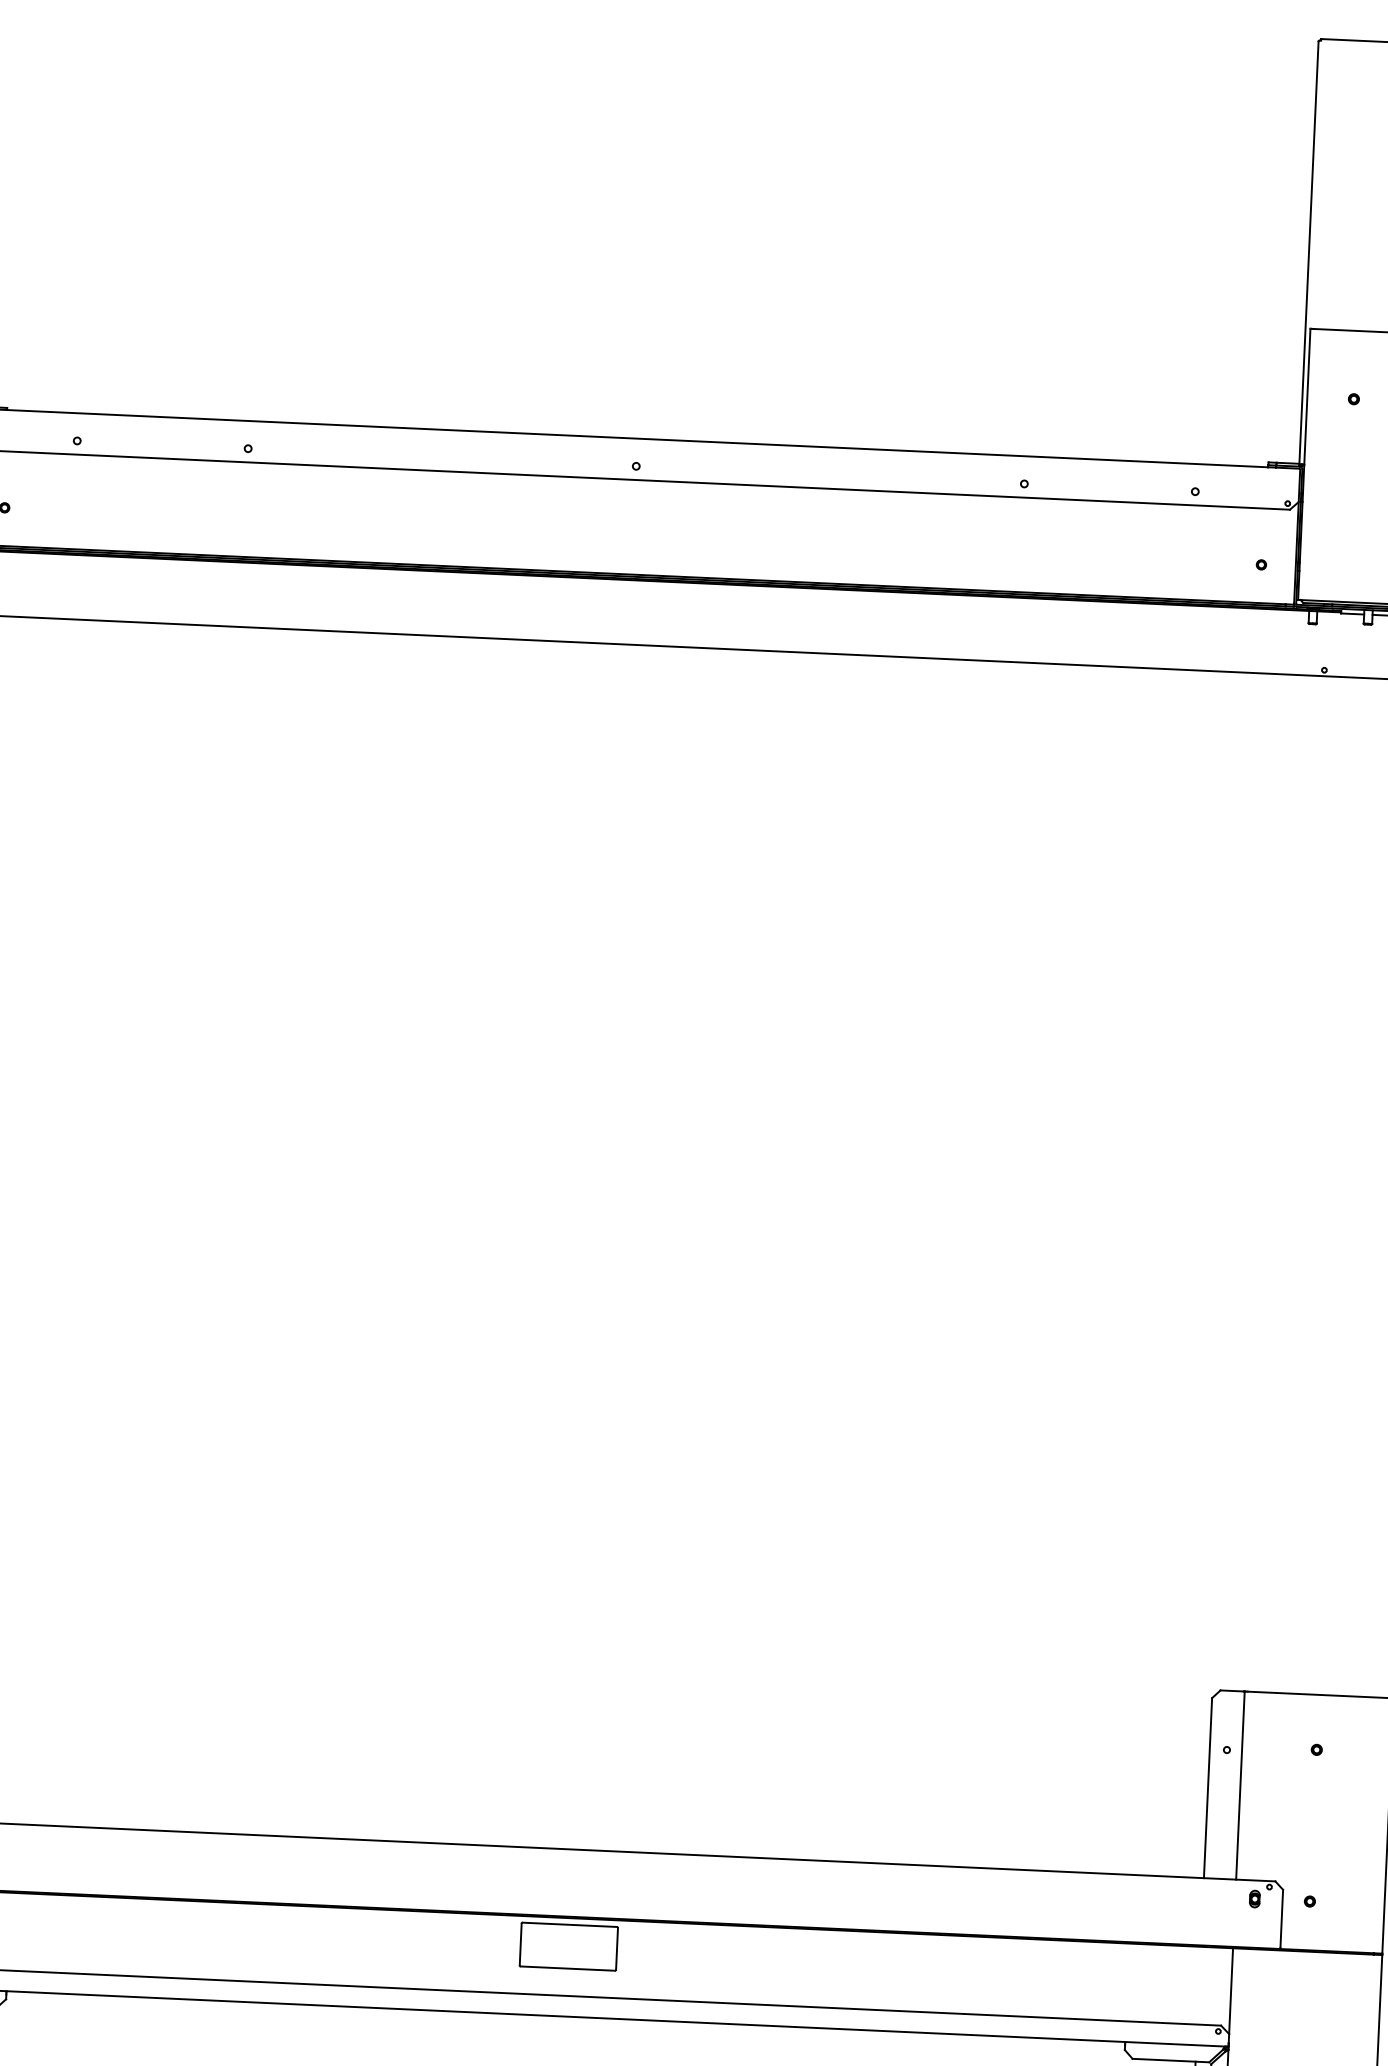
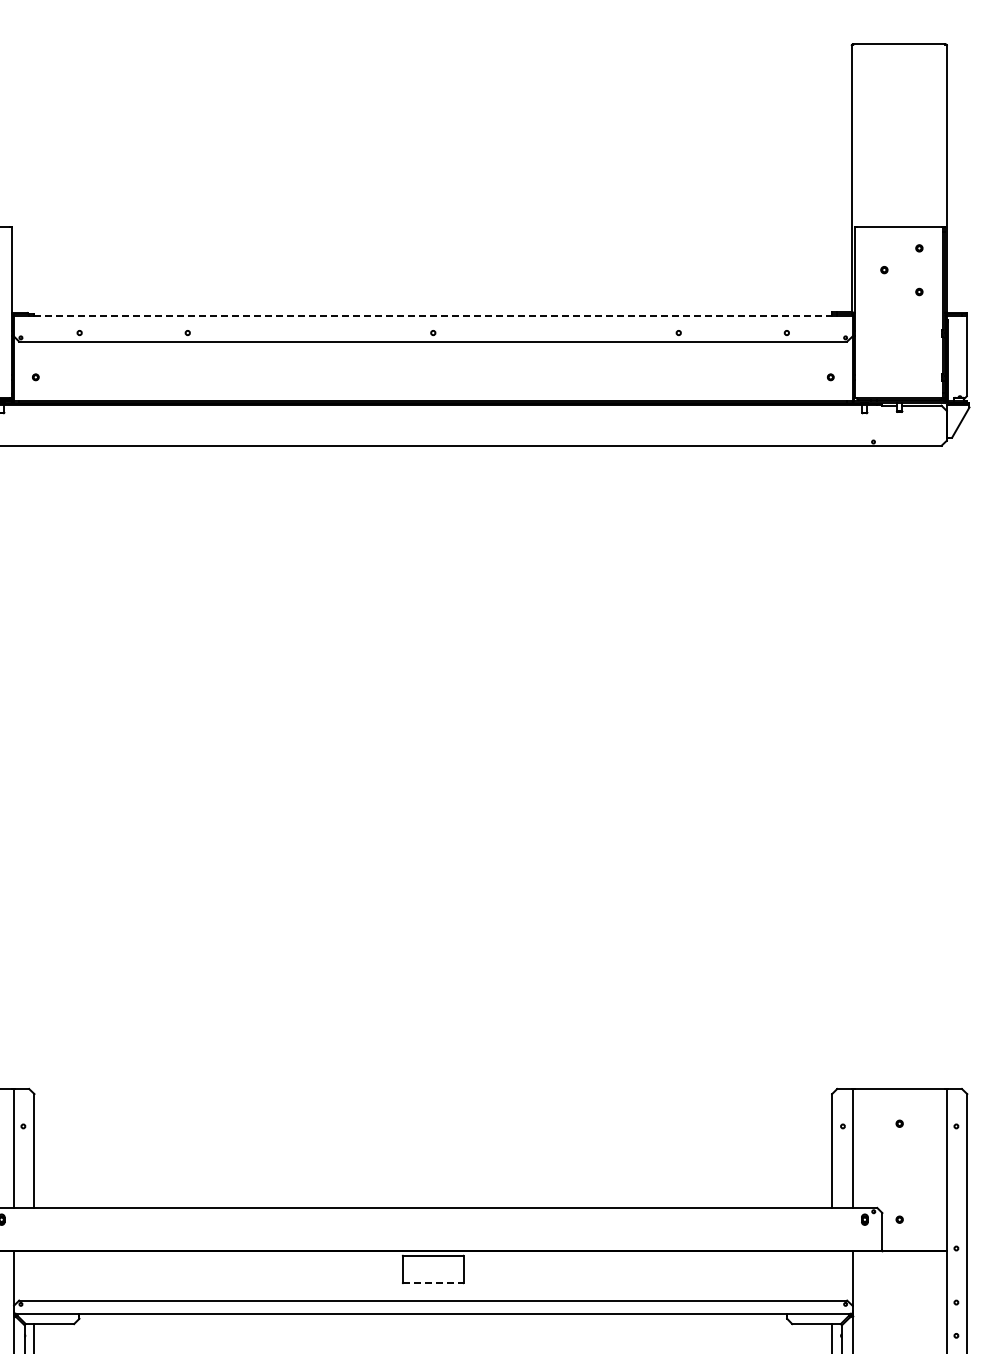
line: (637, 438) -> (433, 315), solid -> dashed
line: (568, 1968) -> (433, 1283), solid -> dashed

